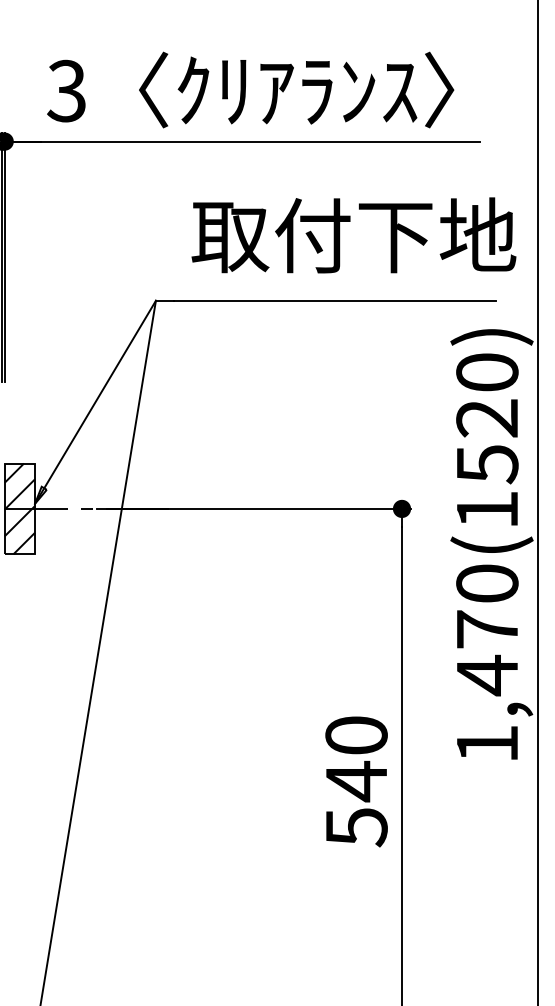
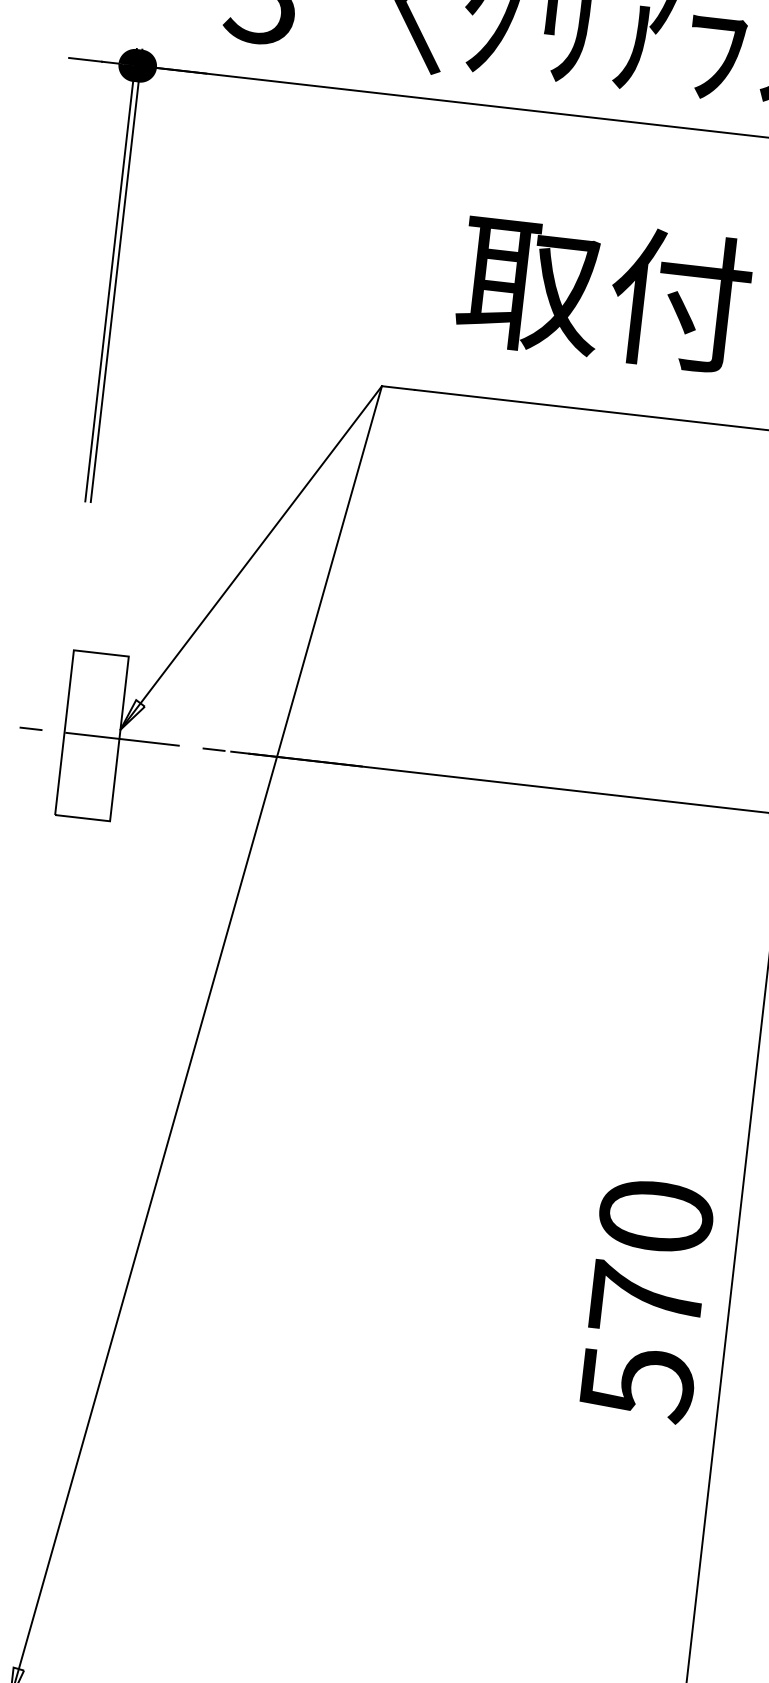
hatch: (19, 508) -> (91, 734), removed
text: (356, 781) -> (646, 1300), 540 -> 570

